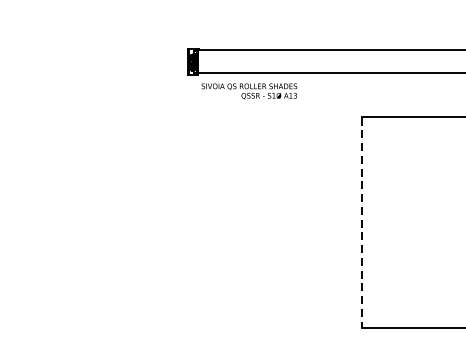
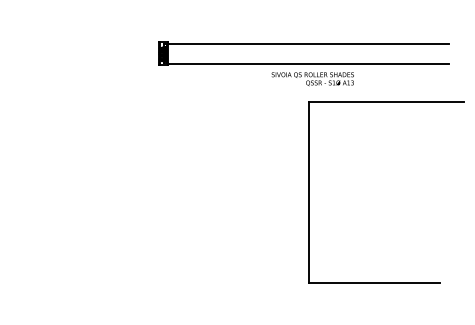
text: (248, 91) -> (312, 79), moved
line: (362, 222) -> (309, 192), dashed -> solid

